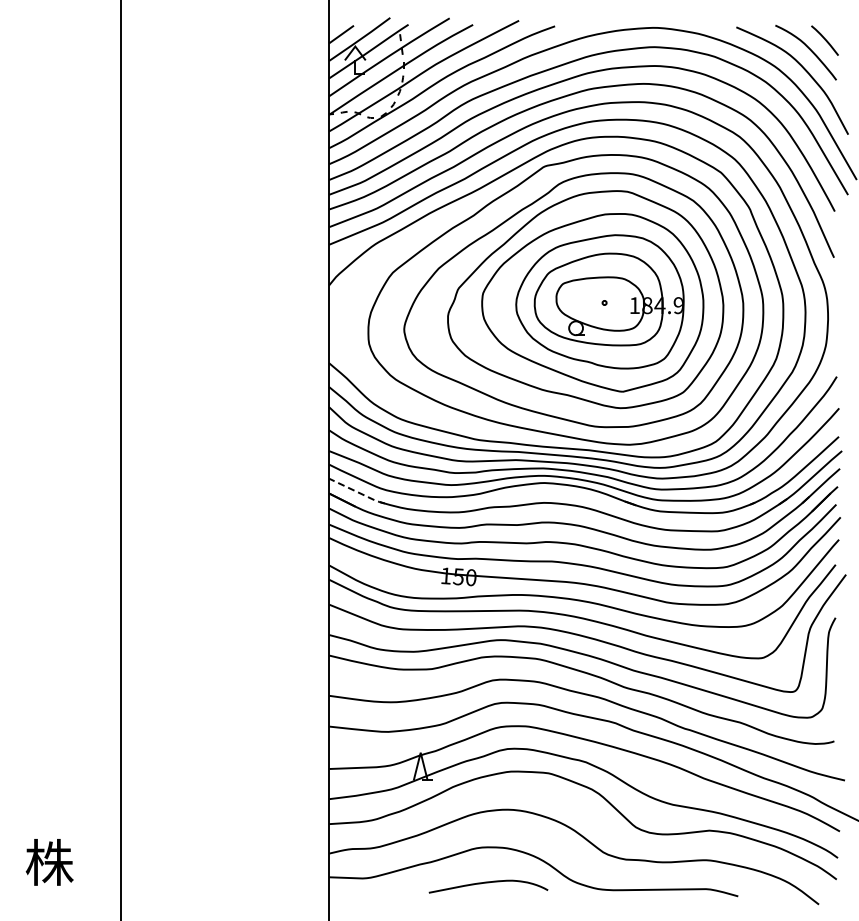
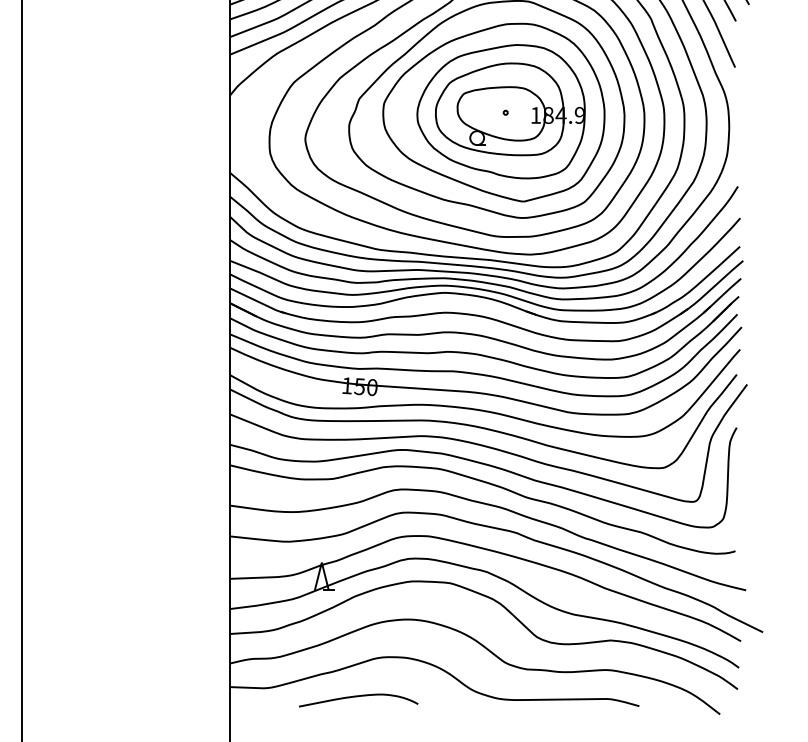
line: (357, 492) -> (258, 302), dashed -> solid
curve: (488, 883) -> (358, 697), moved

